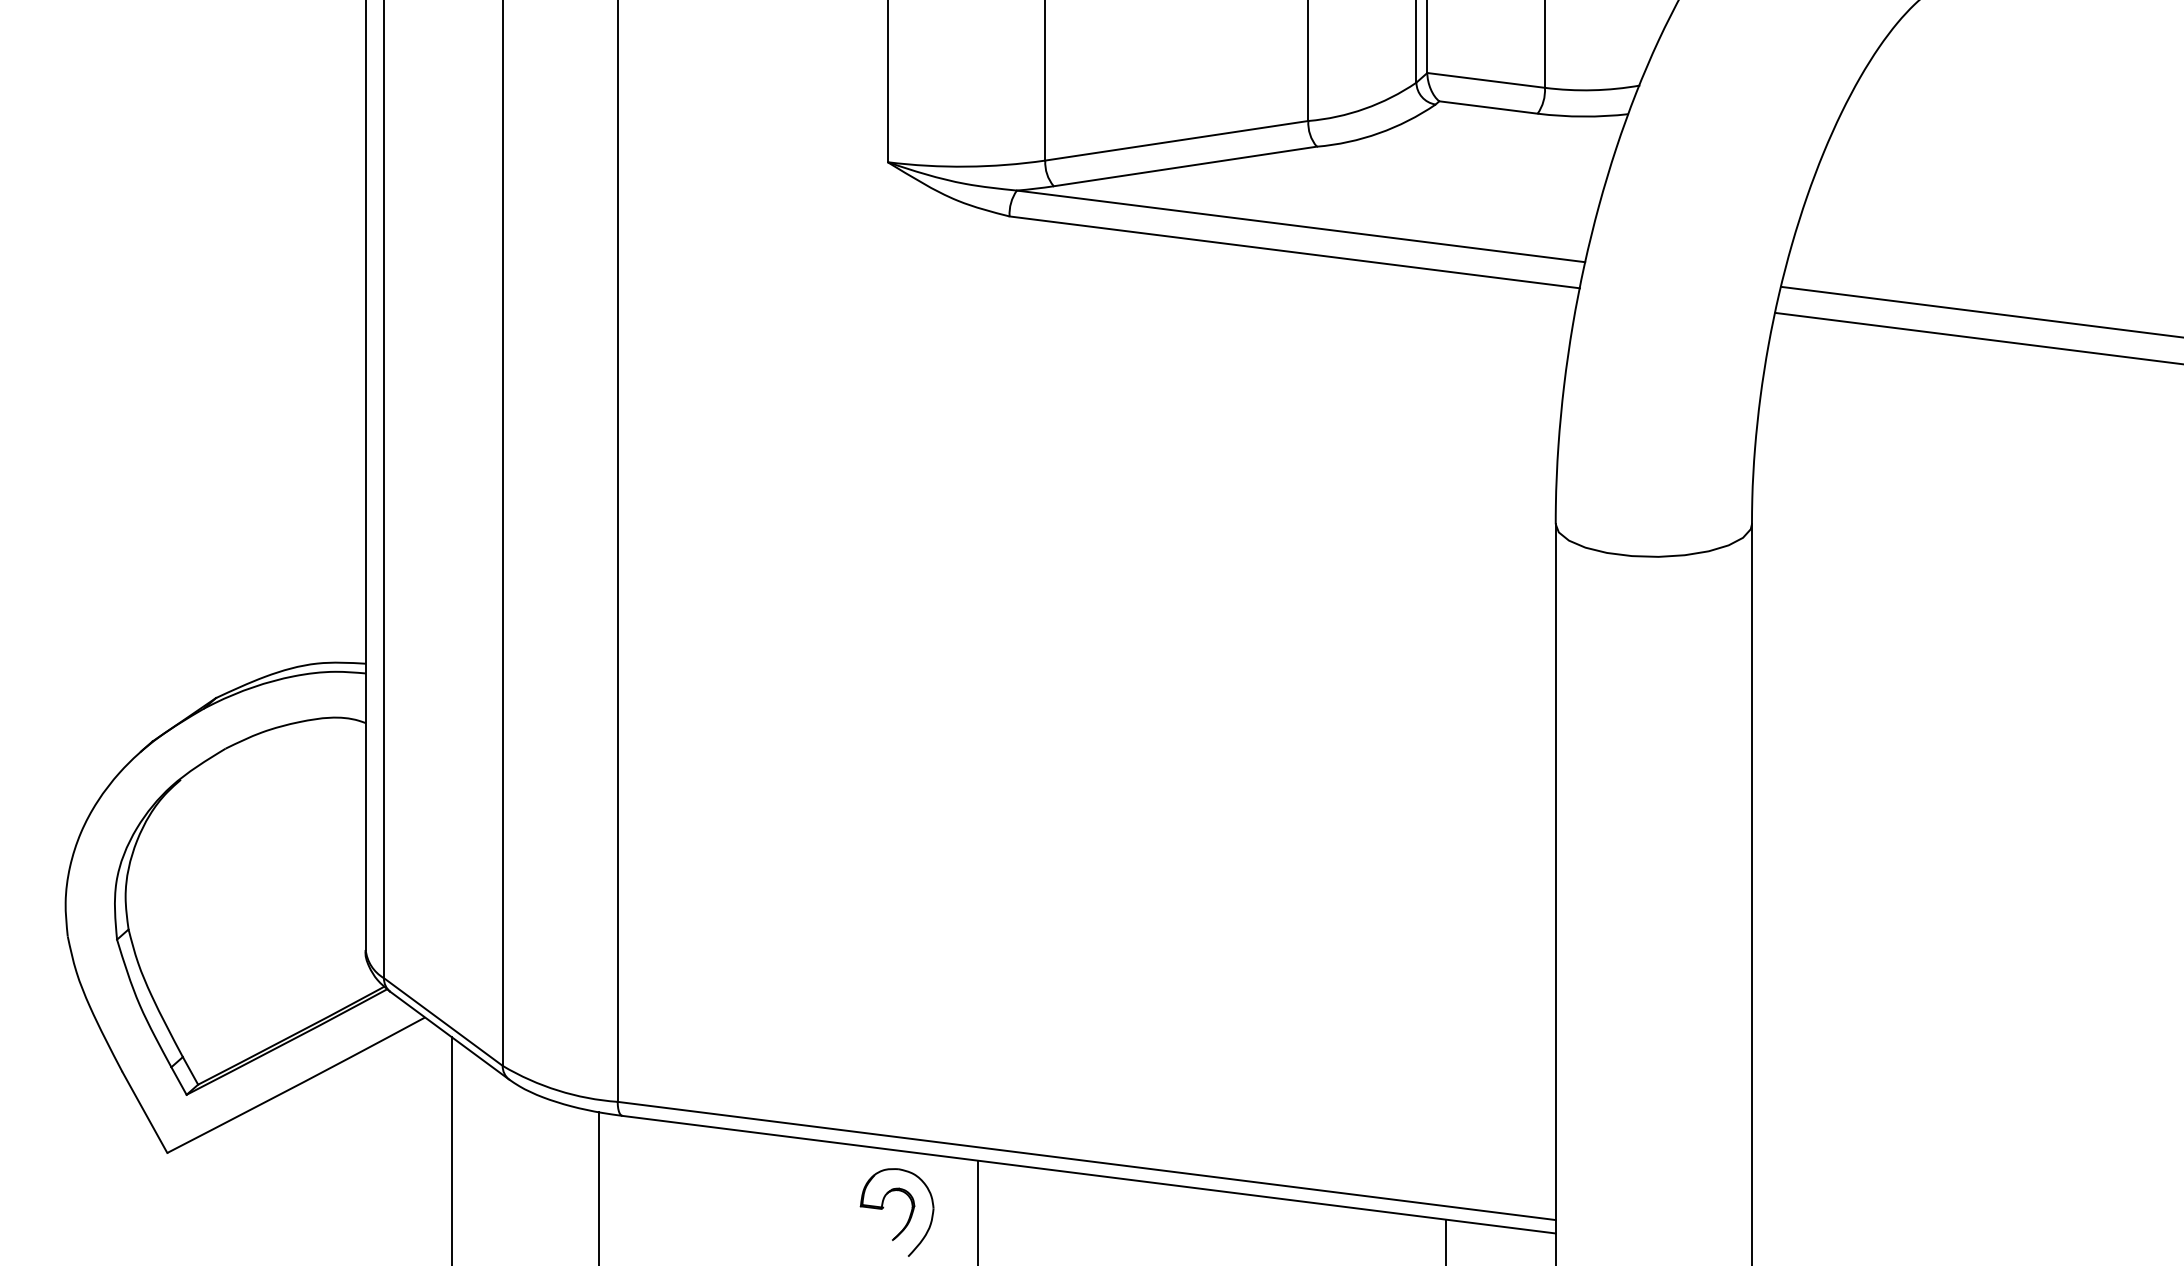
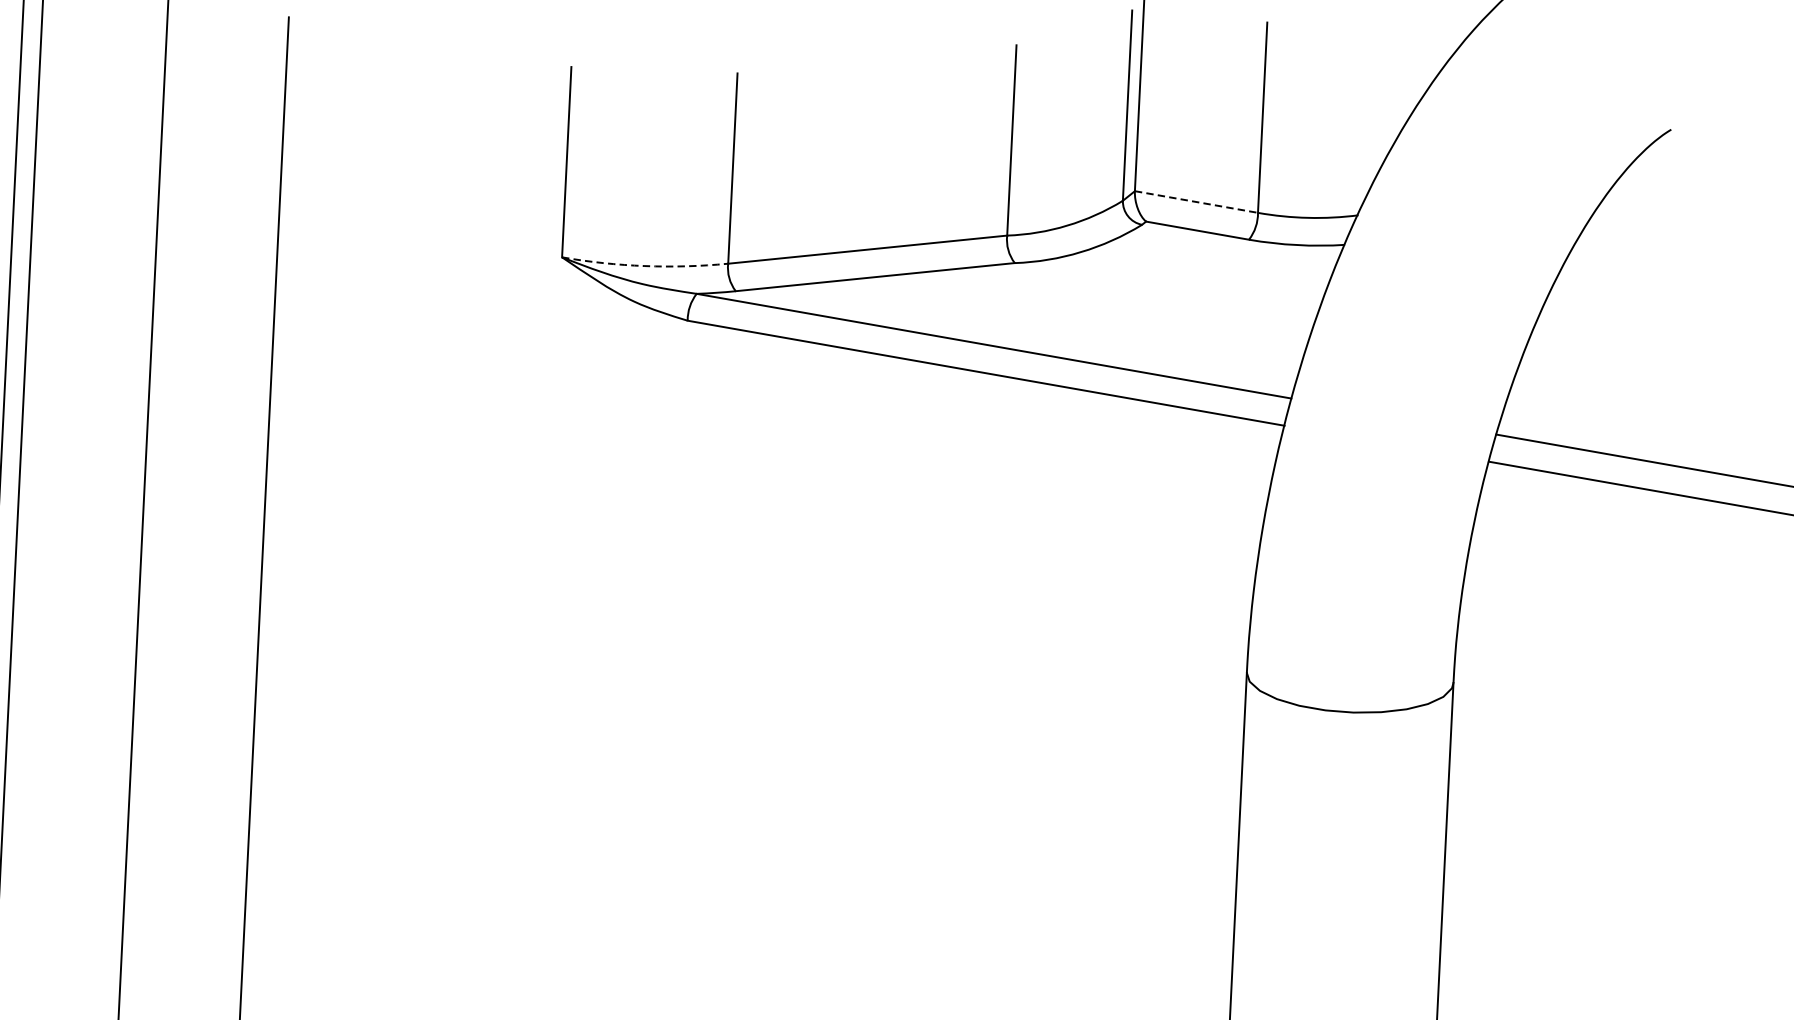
line: (1486, 80) -> (1196, 202), solid -> dashed
arc: (966, 166) -> (644, 265), solid -> dashed

